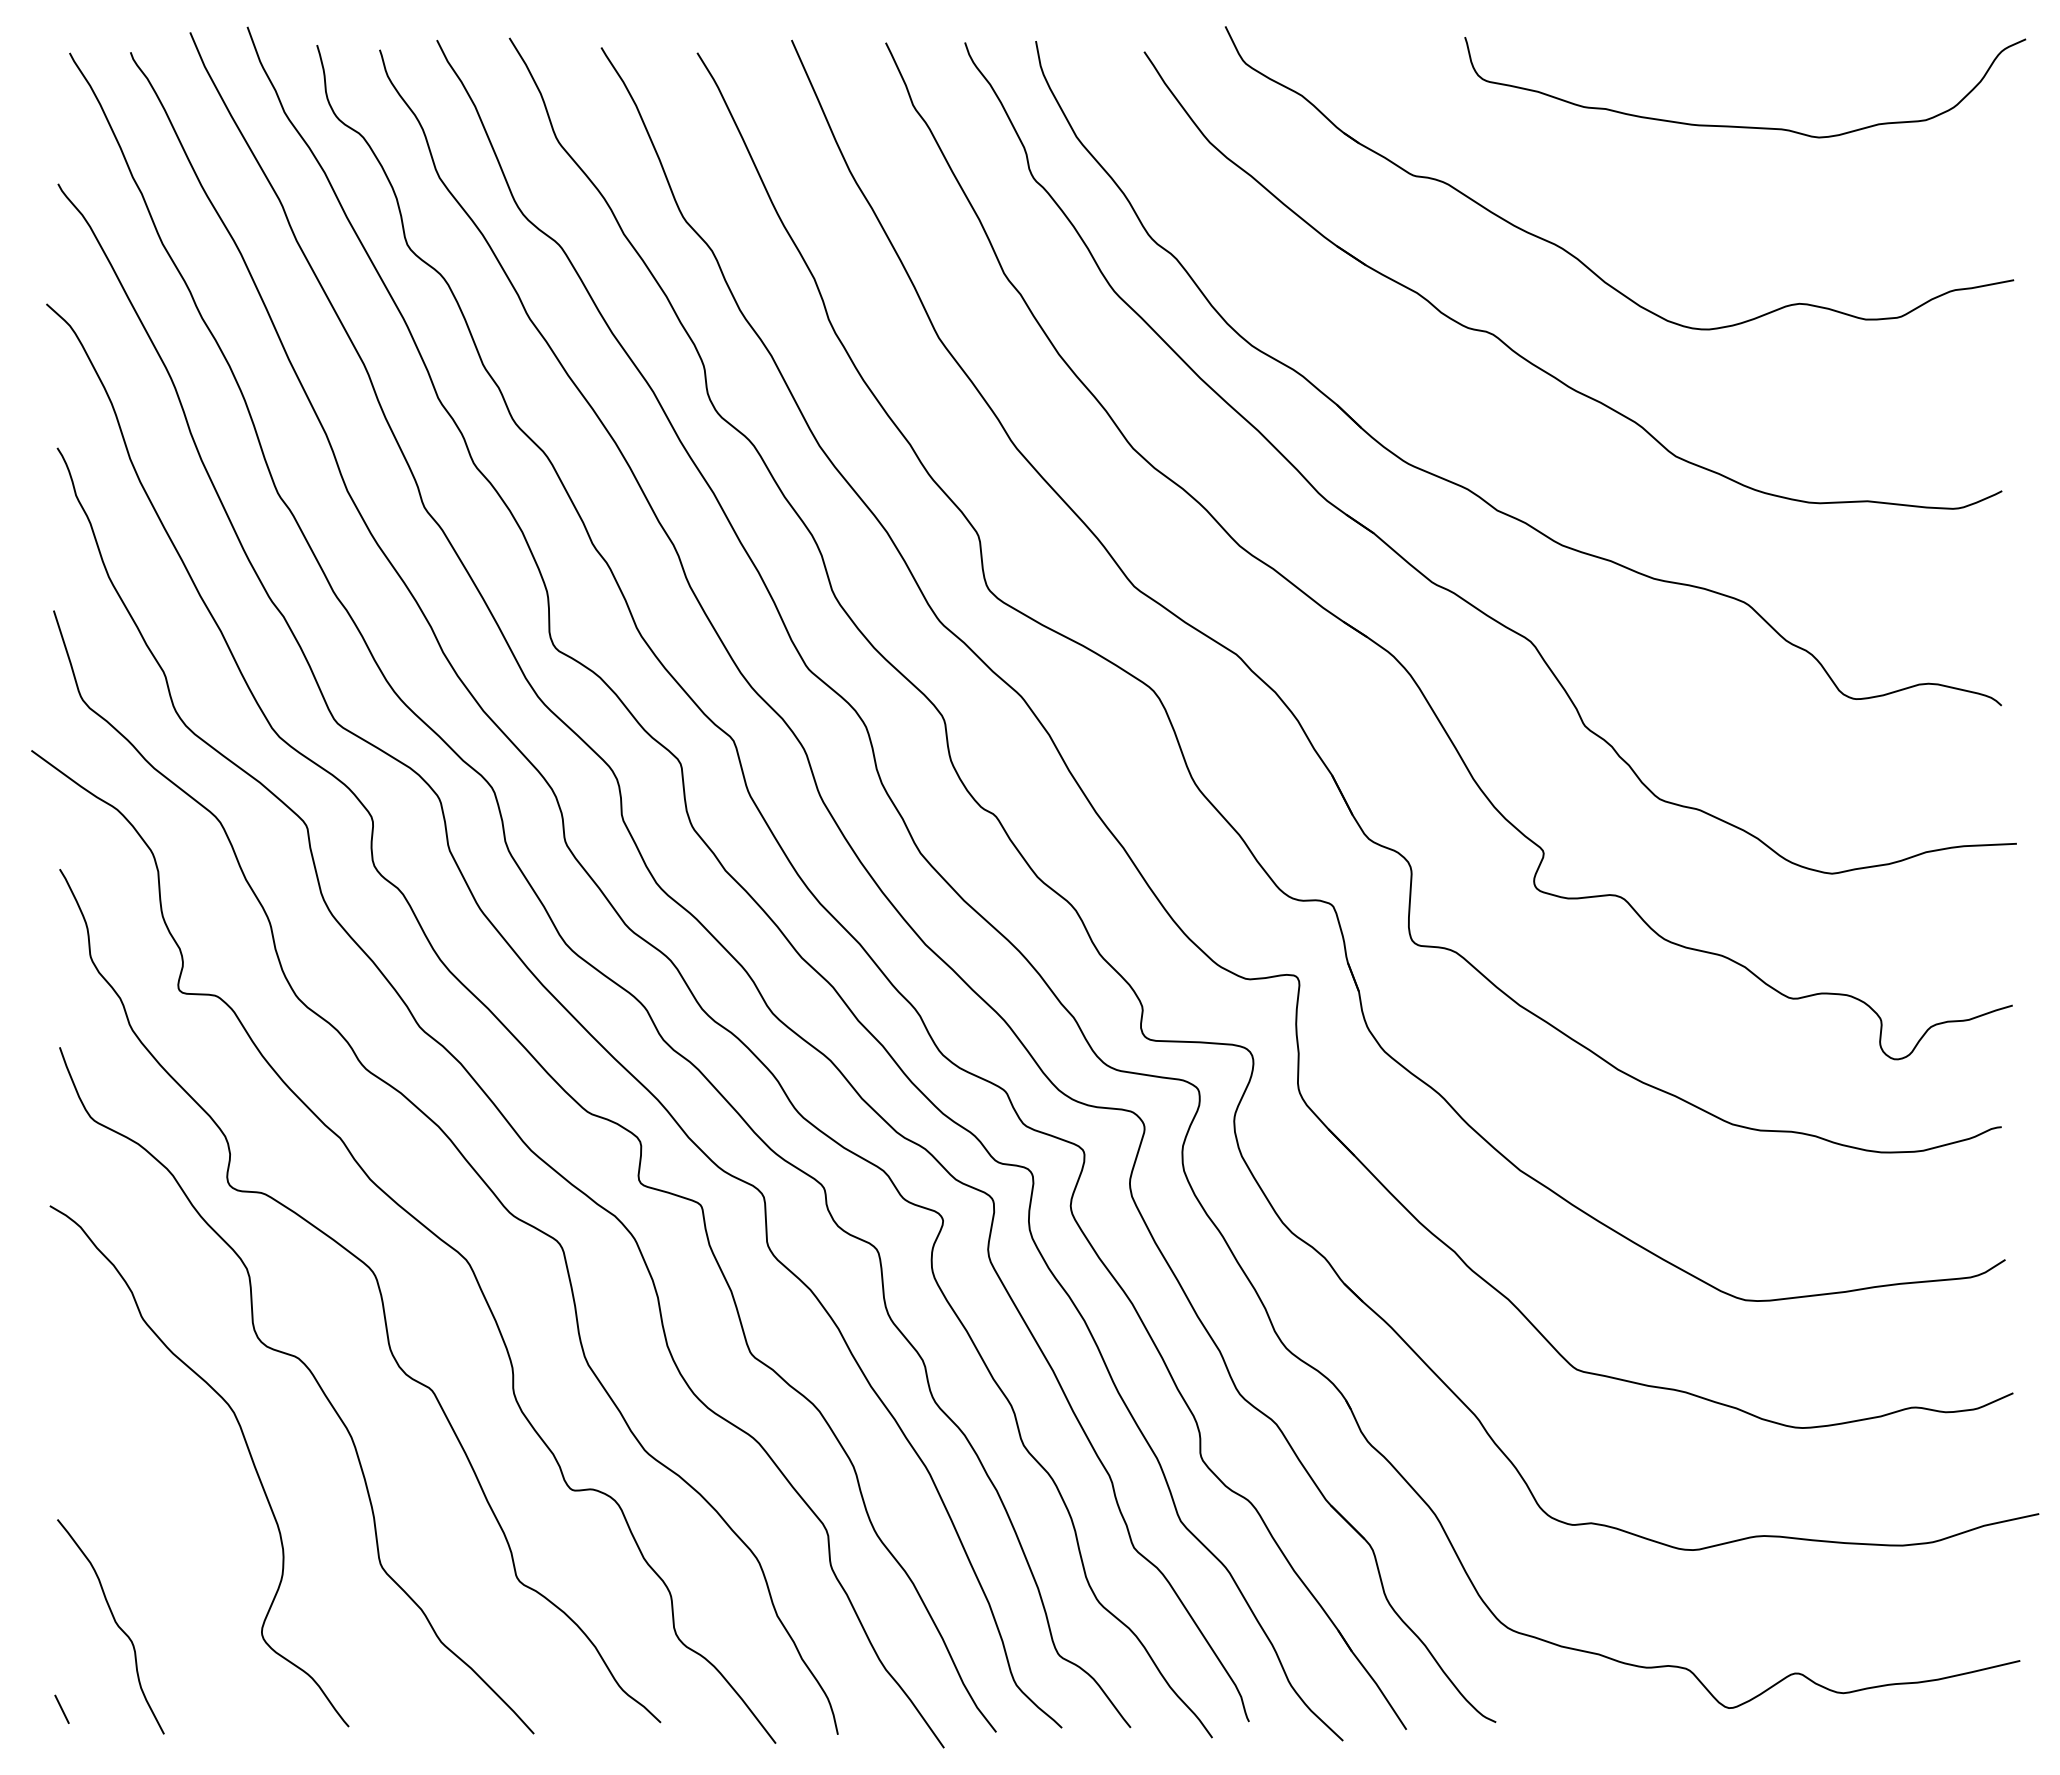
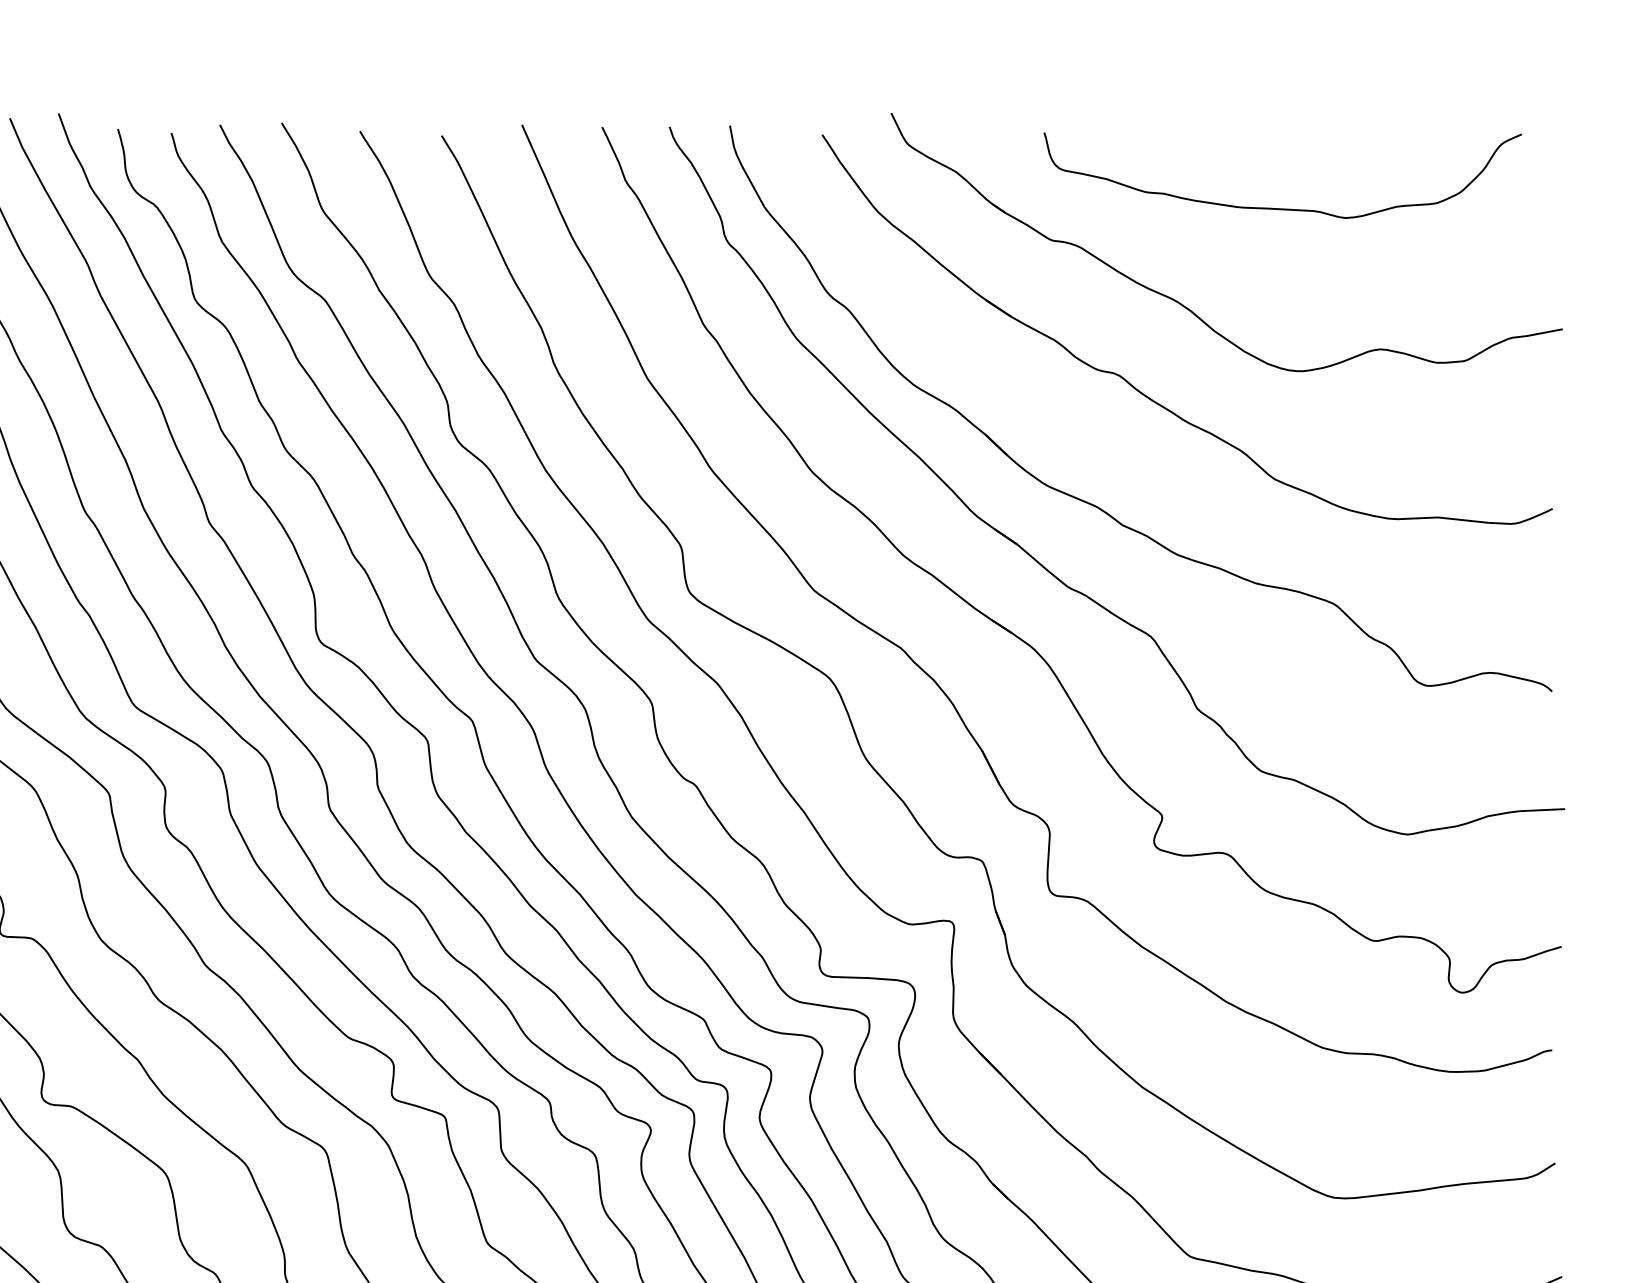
curve: (1745, 126) -> (1283, 208), moved

